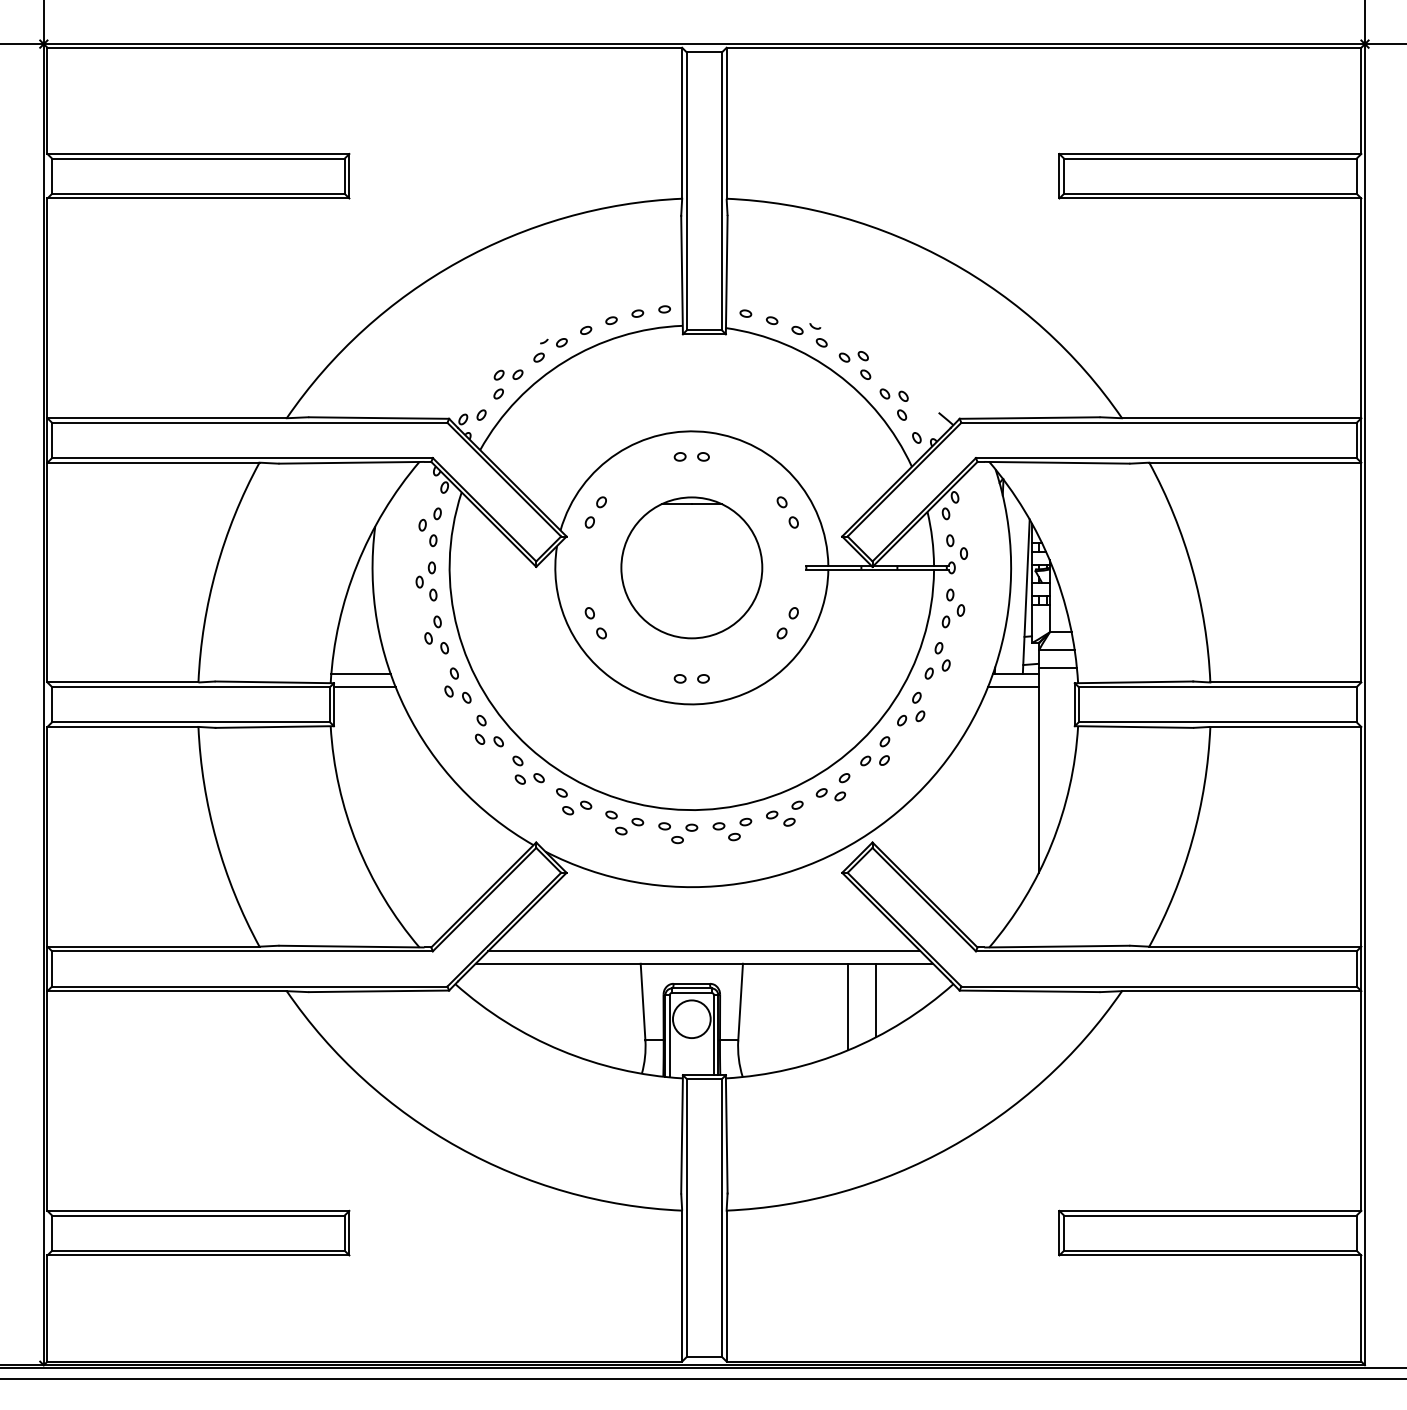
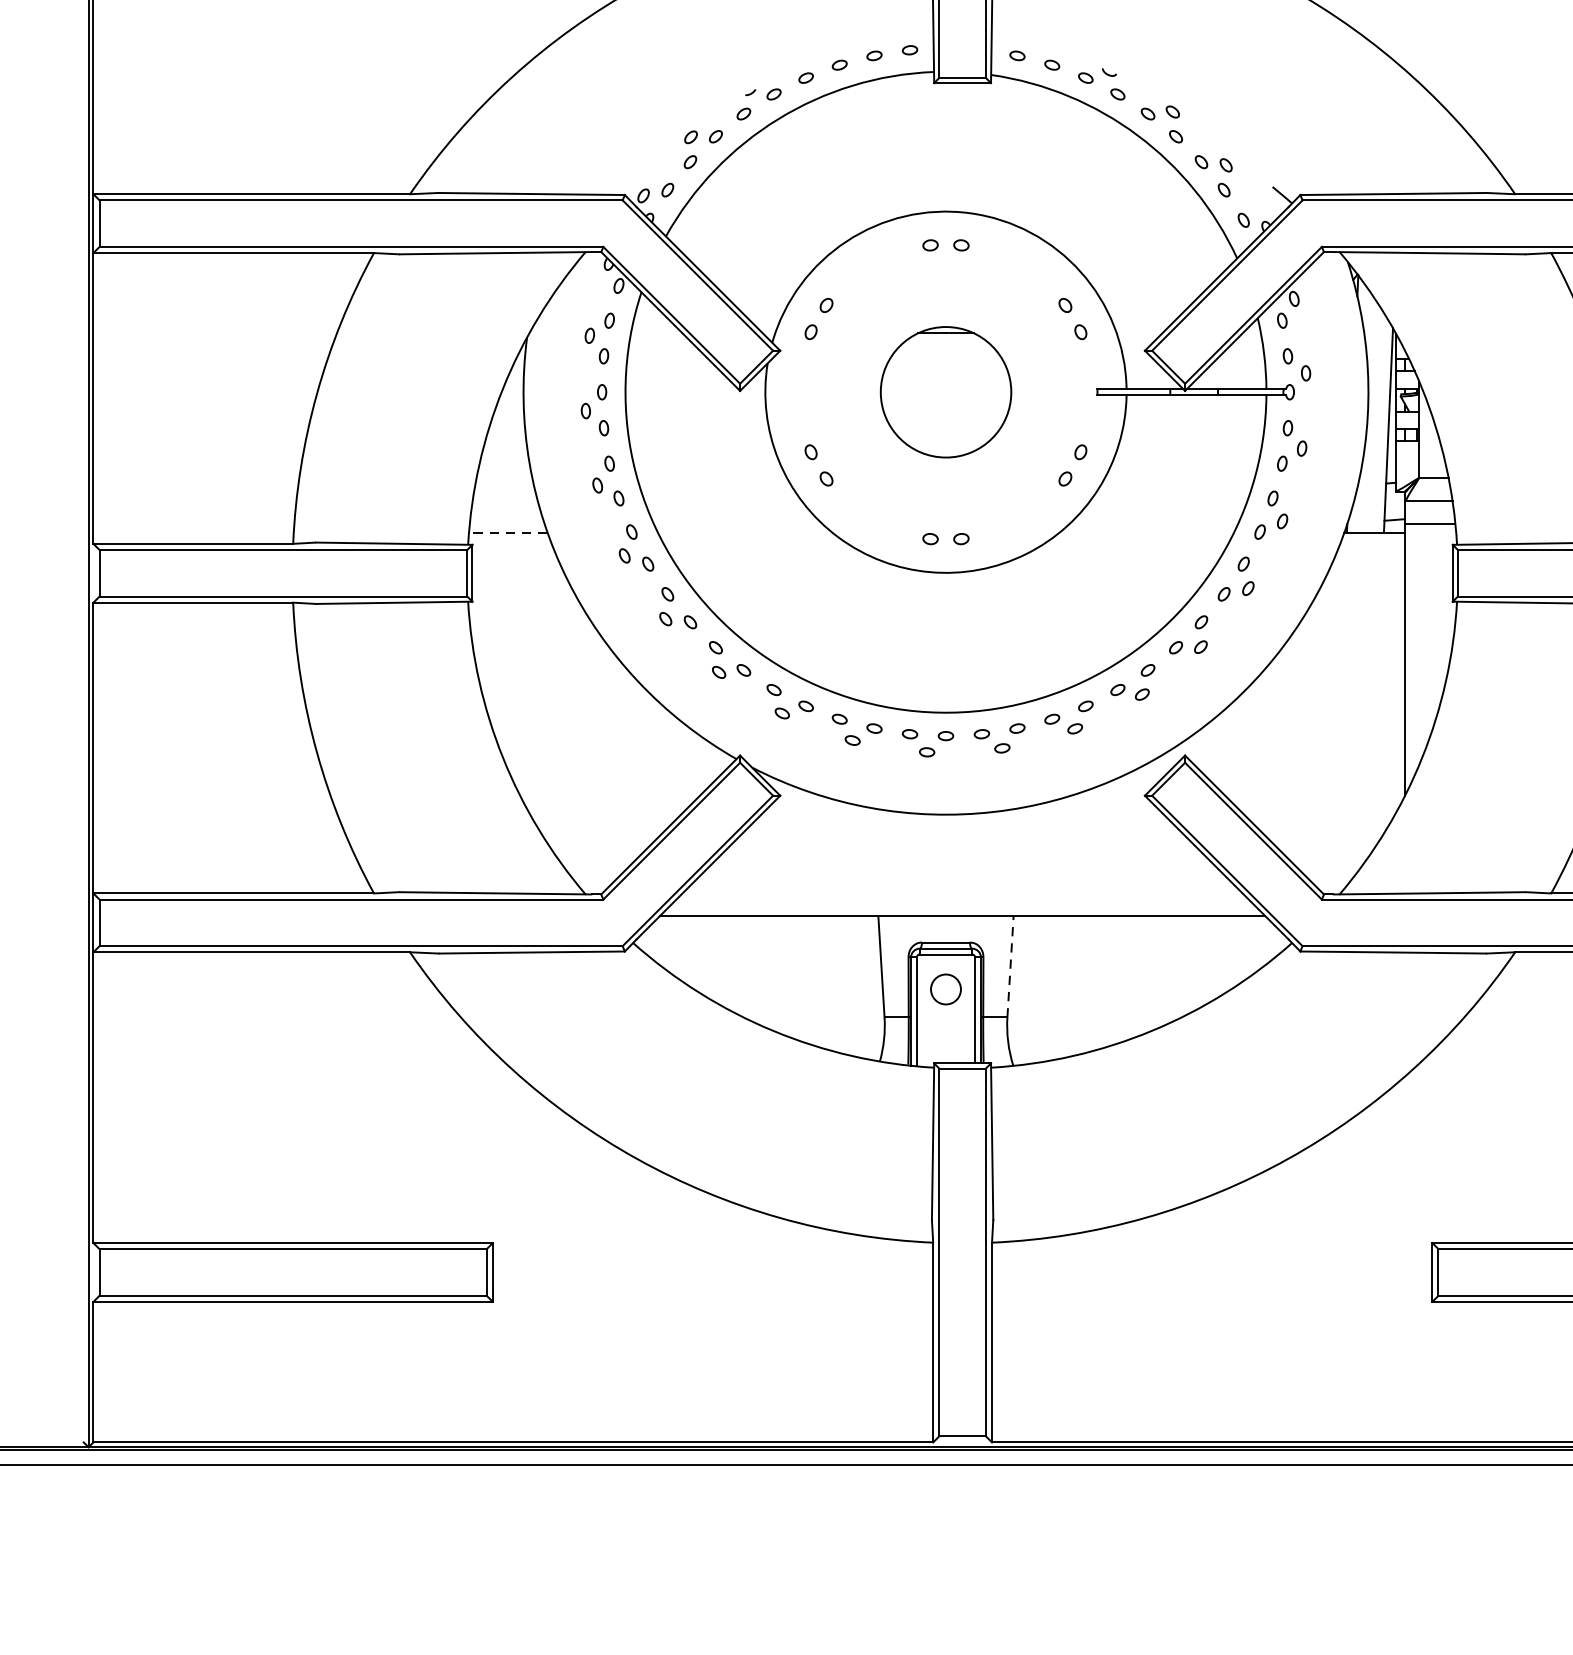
part: (691, 567) -> (945, 391), size x0.7
line: (361, 673) -> (508, 531), solid -> dashed
line: (364, 686) -> (512, 549), removed
line: (1013, 686) -> (1371, 549), removed
line: (704, 950) -> (962, 898), removed
line: (875, 1000) -> (1188, 964), removed
line: (740, 1001) -> (1010, 965), solid -> dashed
line: (847, 1006) -> (1151, 972), removed
circle: (691, 1019) -> (945, 989), size x0.6

